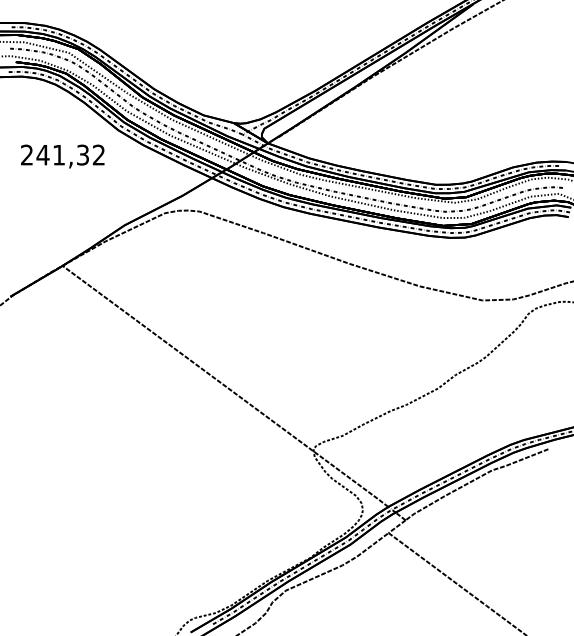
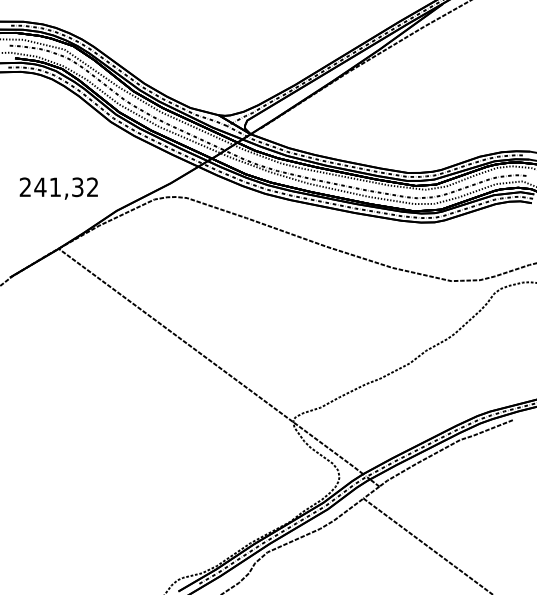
text: (62, 156) -> (58, 188), moved

